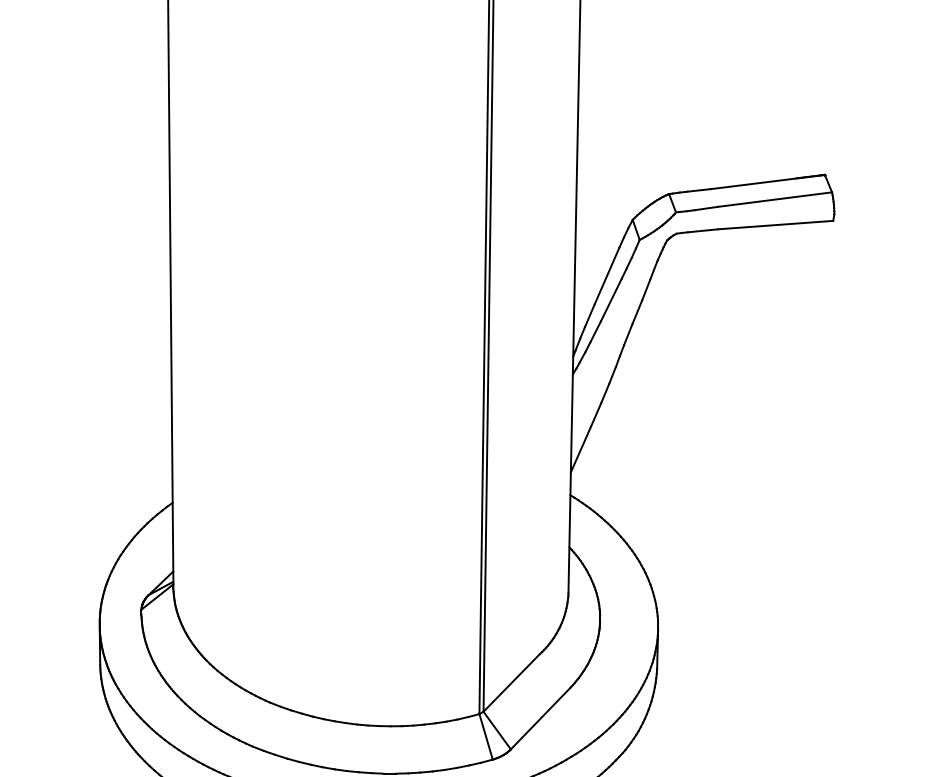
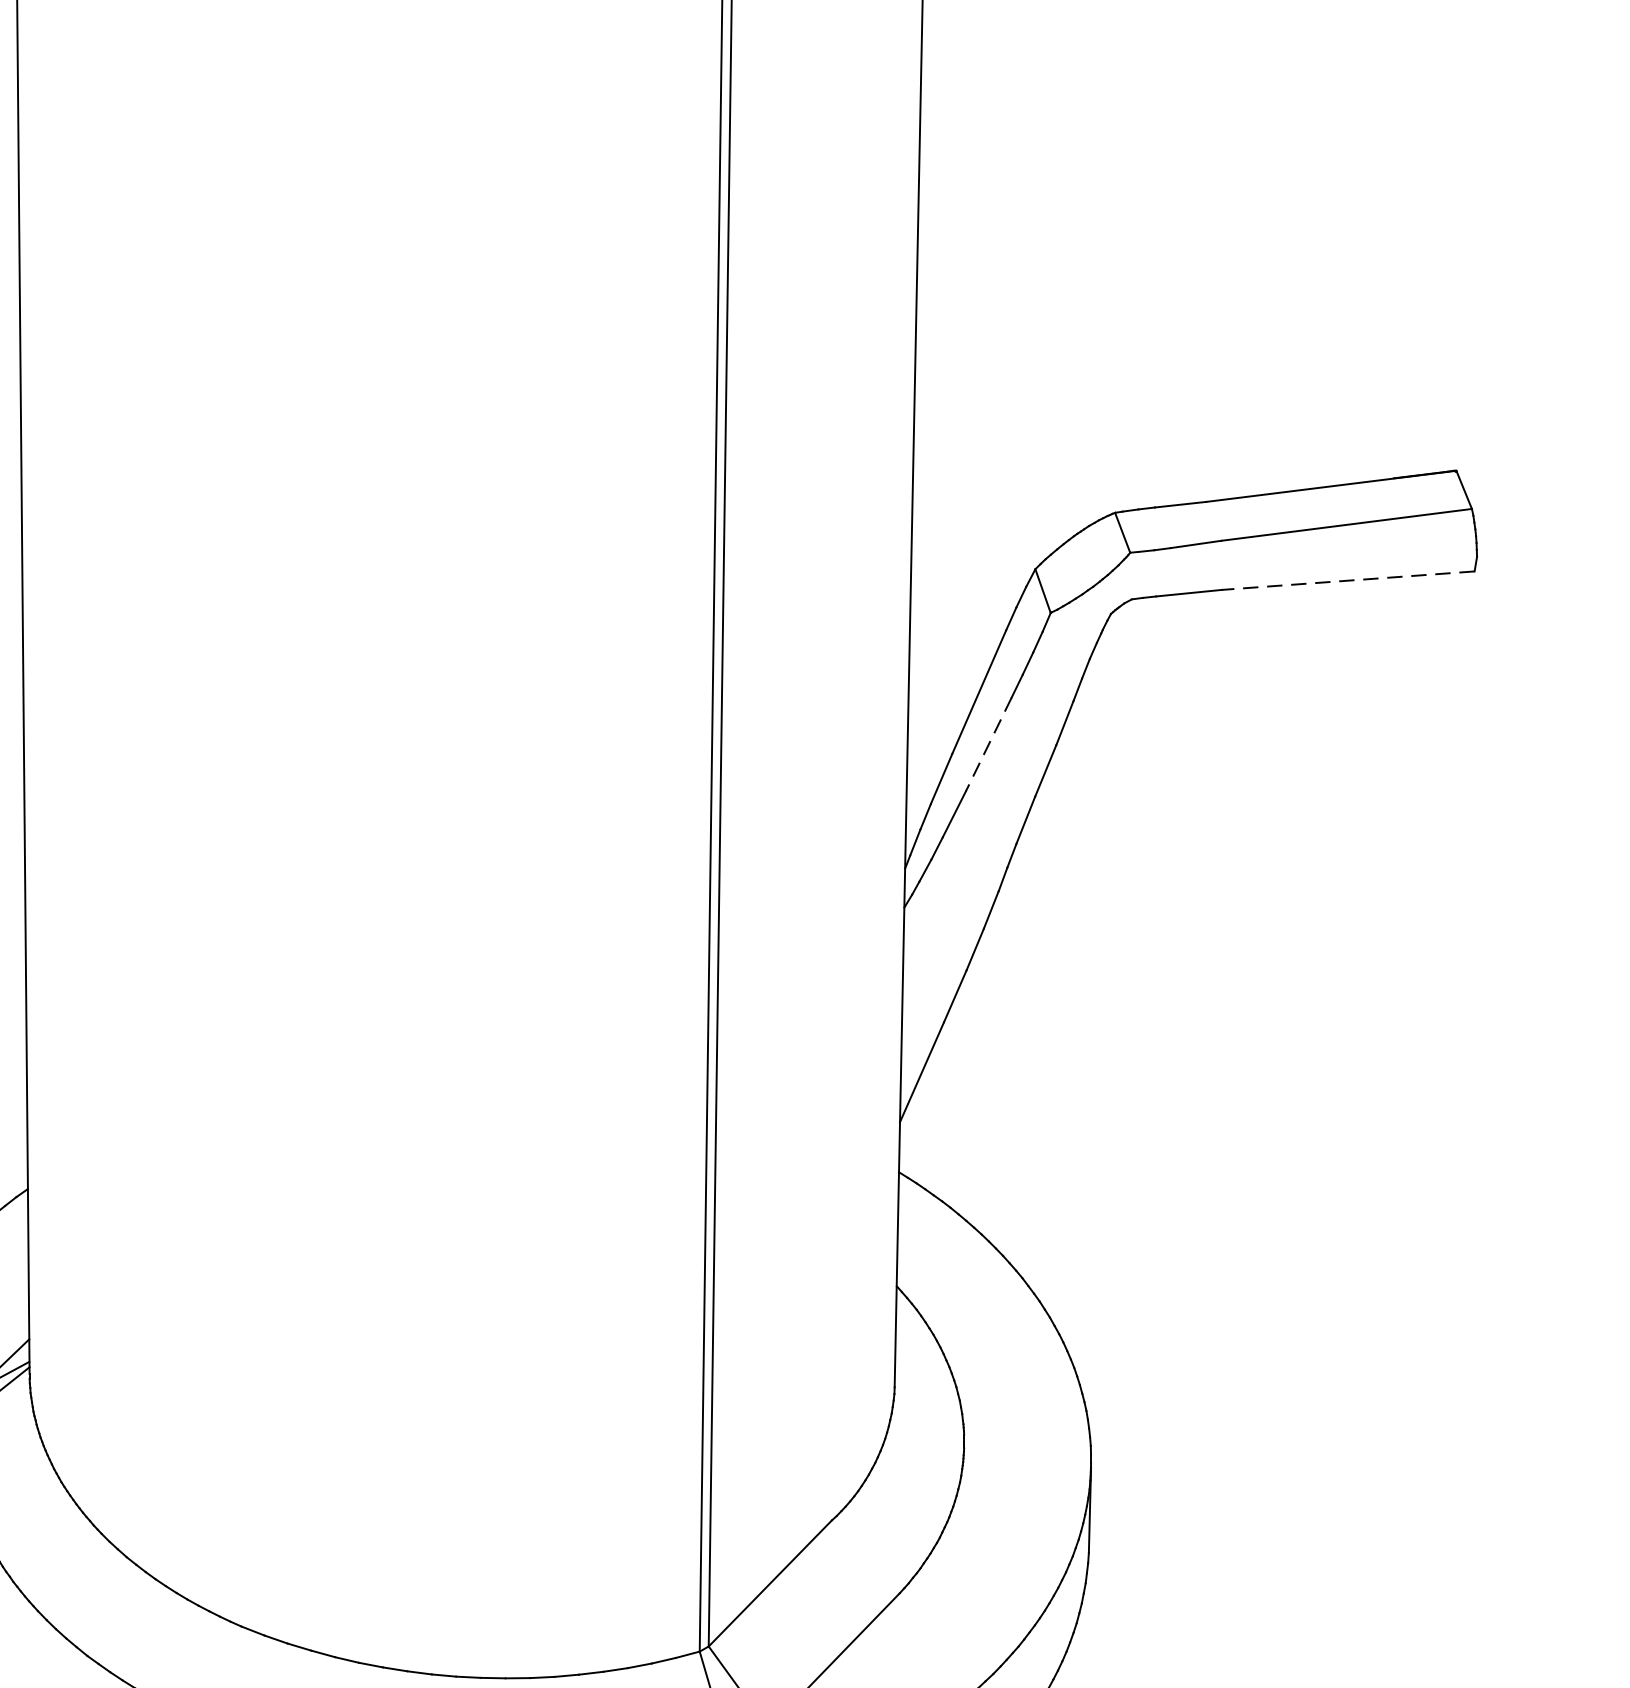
line: (775, 225) -> (1348, 581), solid -> dashed
line: (611, 299) -> (988, 743), solid -> dashed

